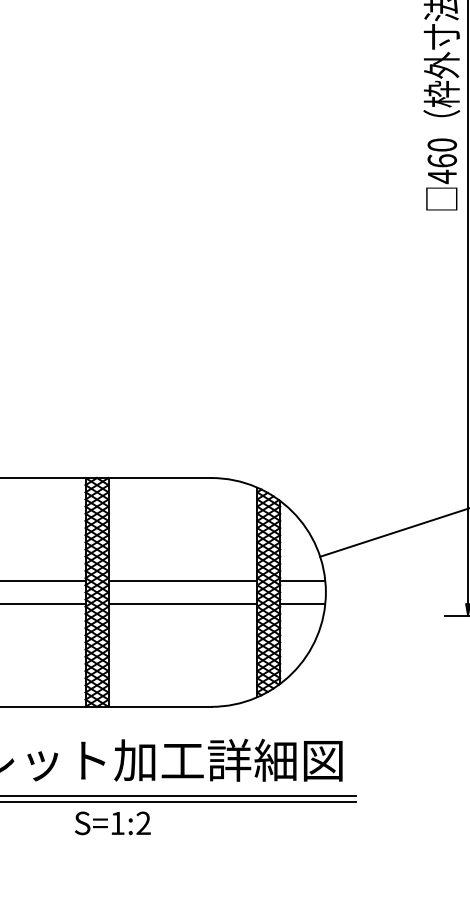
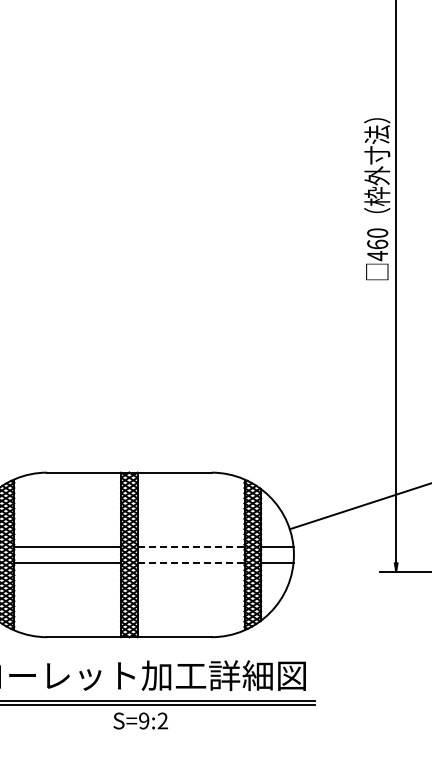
line: (183, 580) -> (191, 546), solid -> dashed
line: (183, 604) -> (191, 563), solid -> dashed
text: (118, 822) -> (144, 720), S=1:2 -> S=9:2

